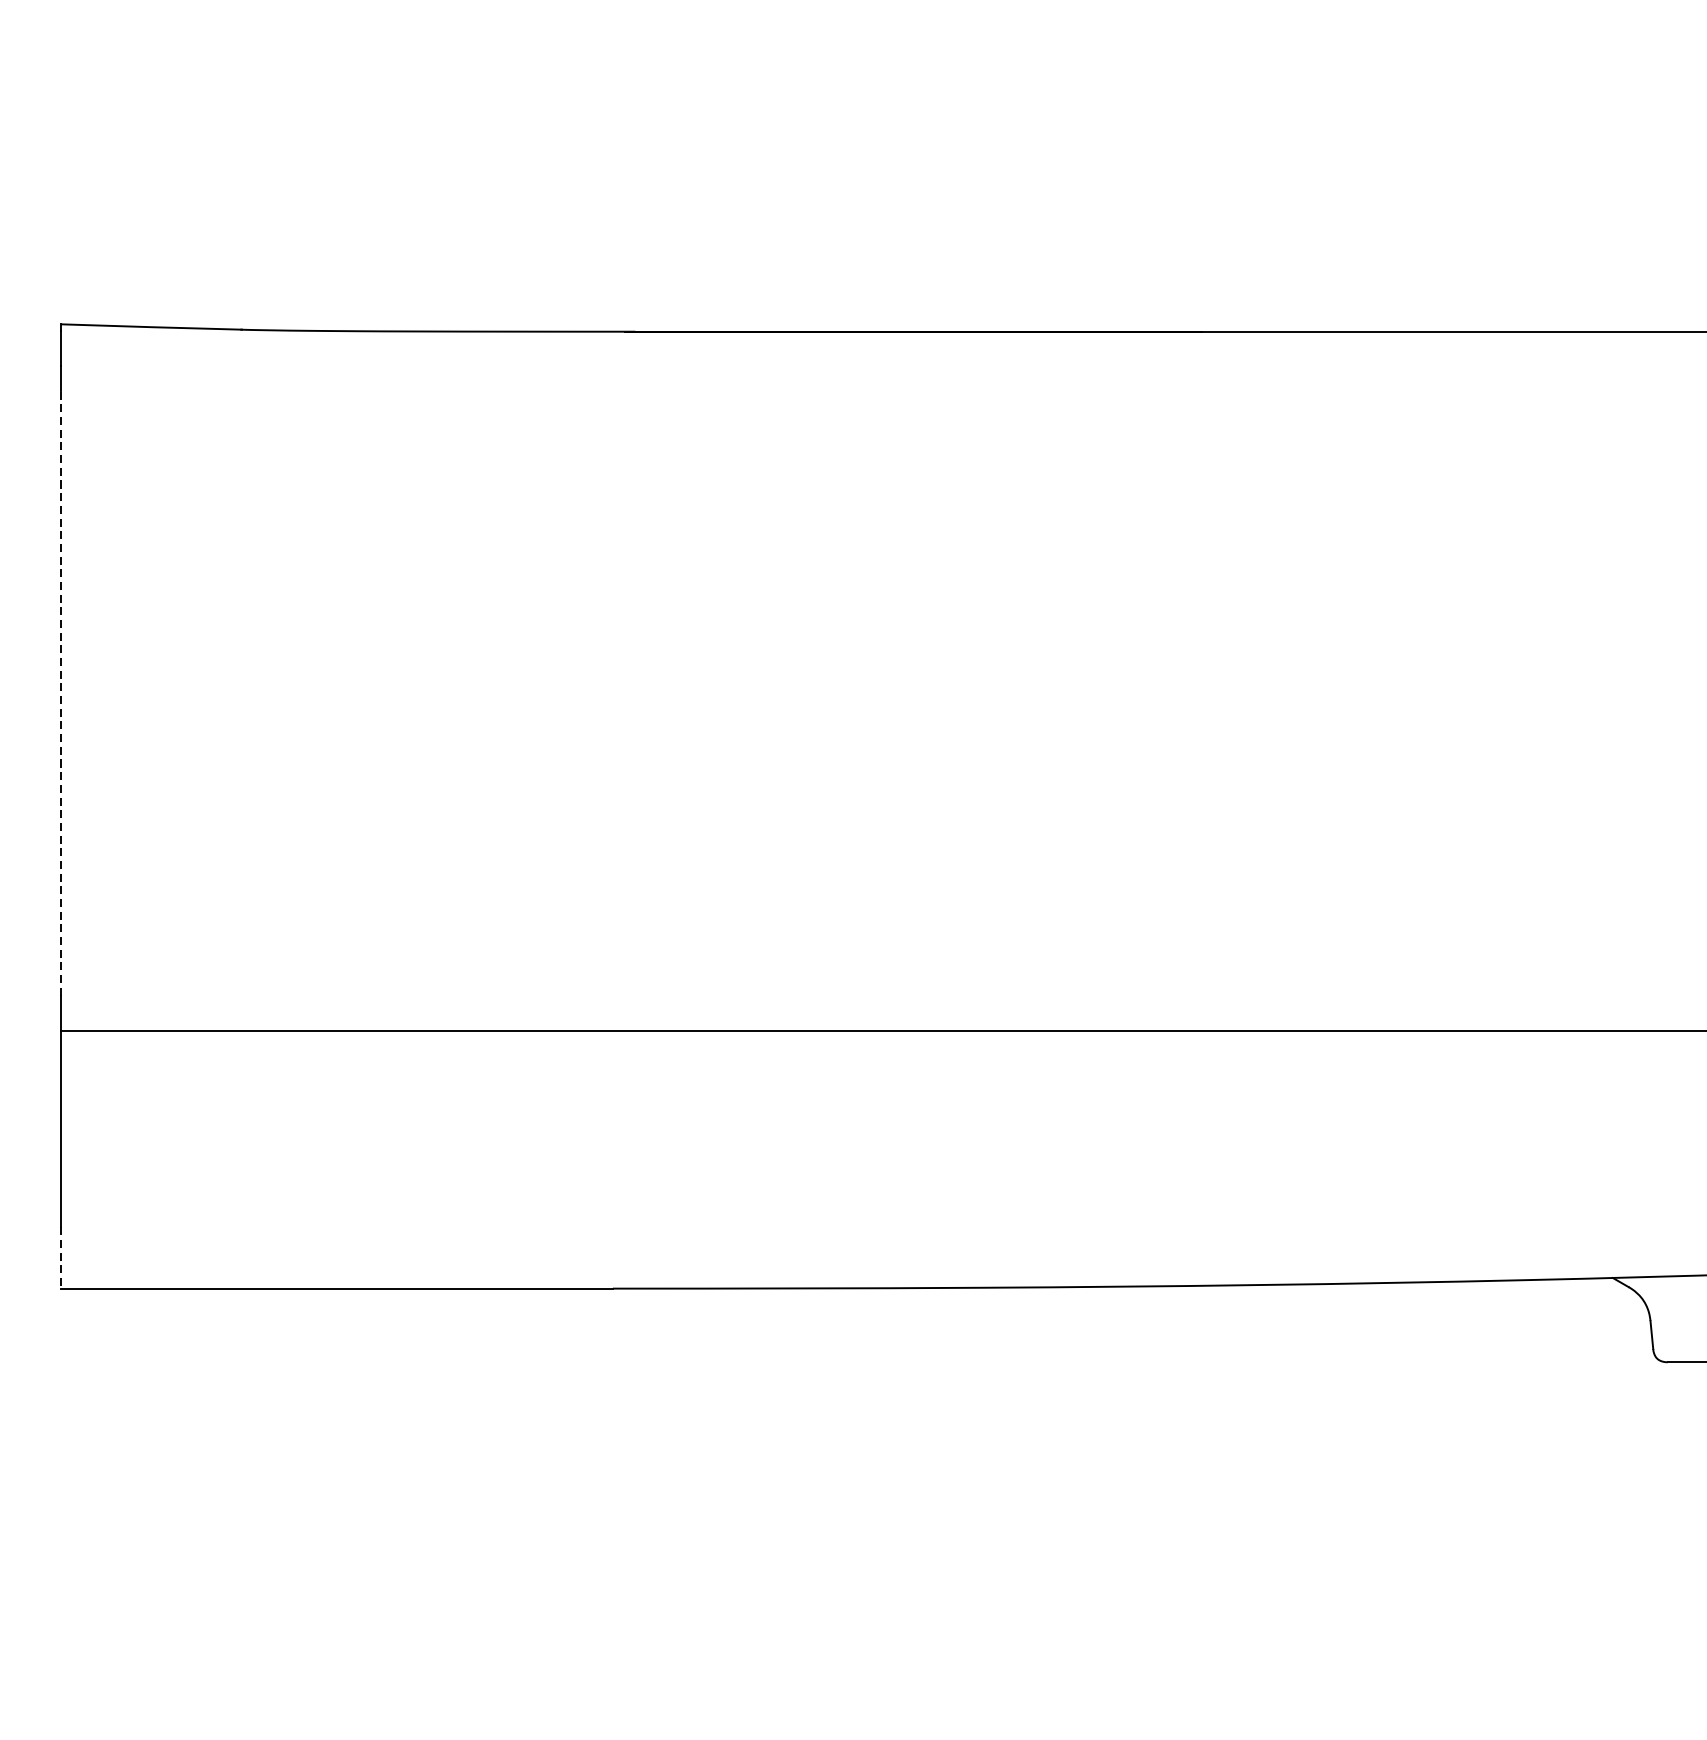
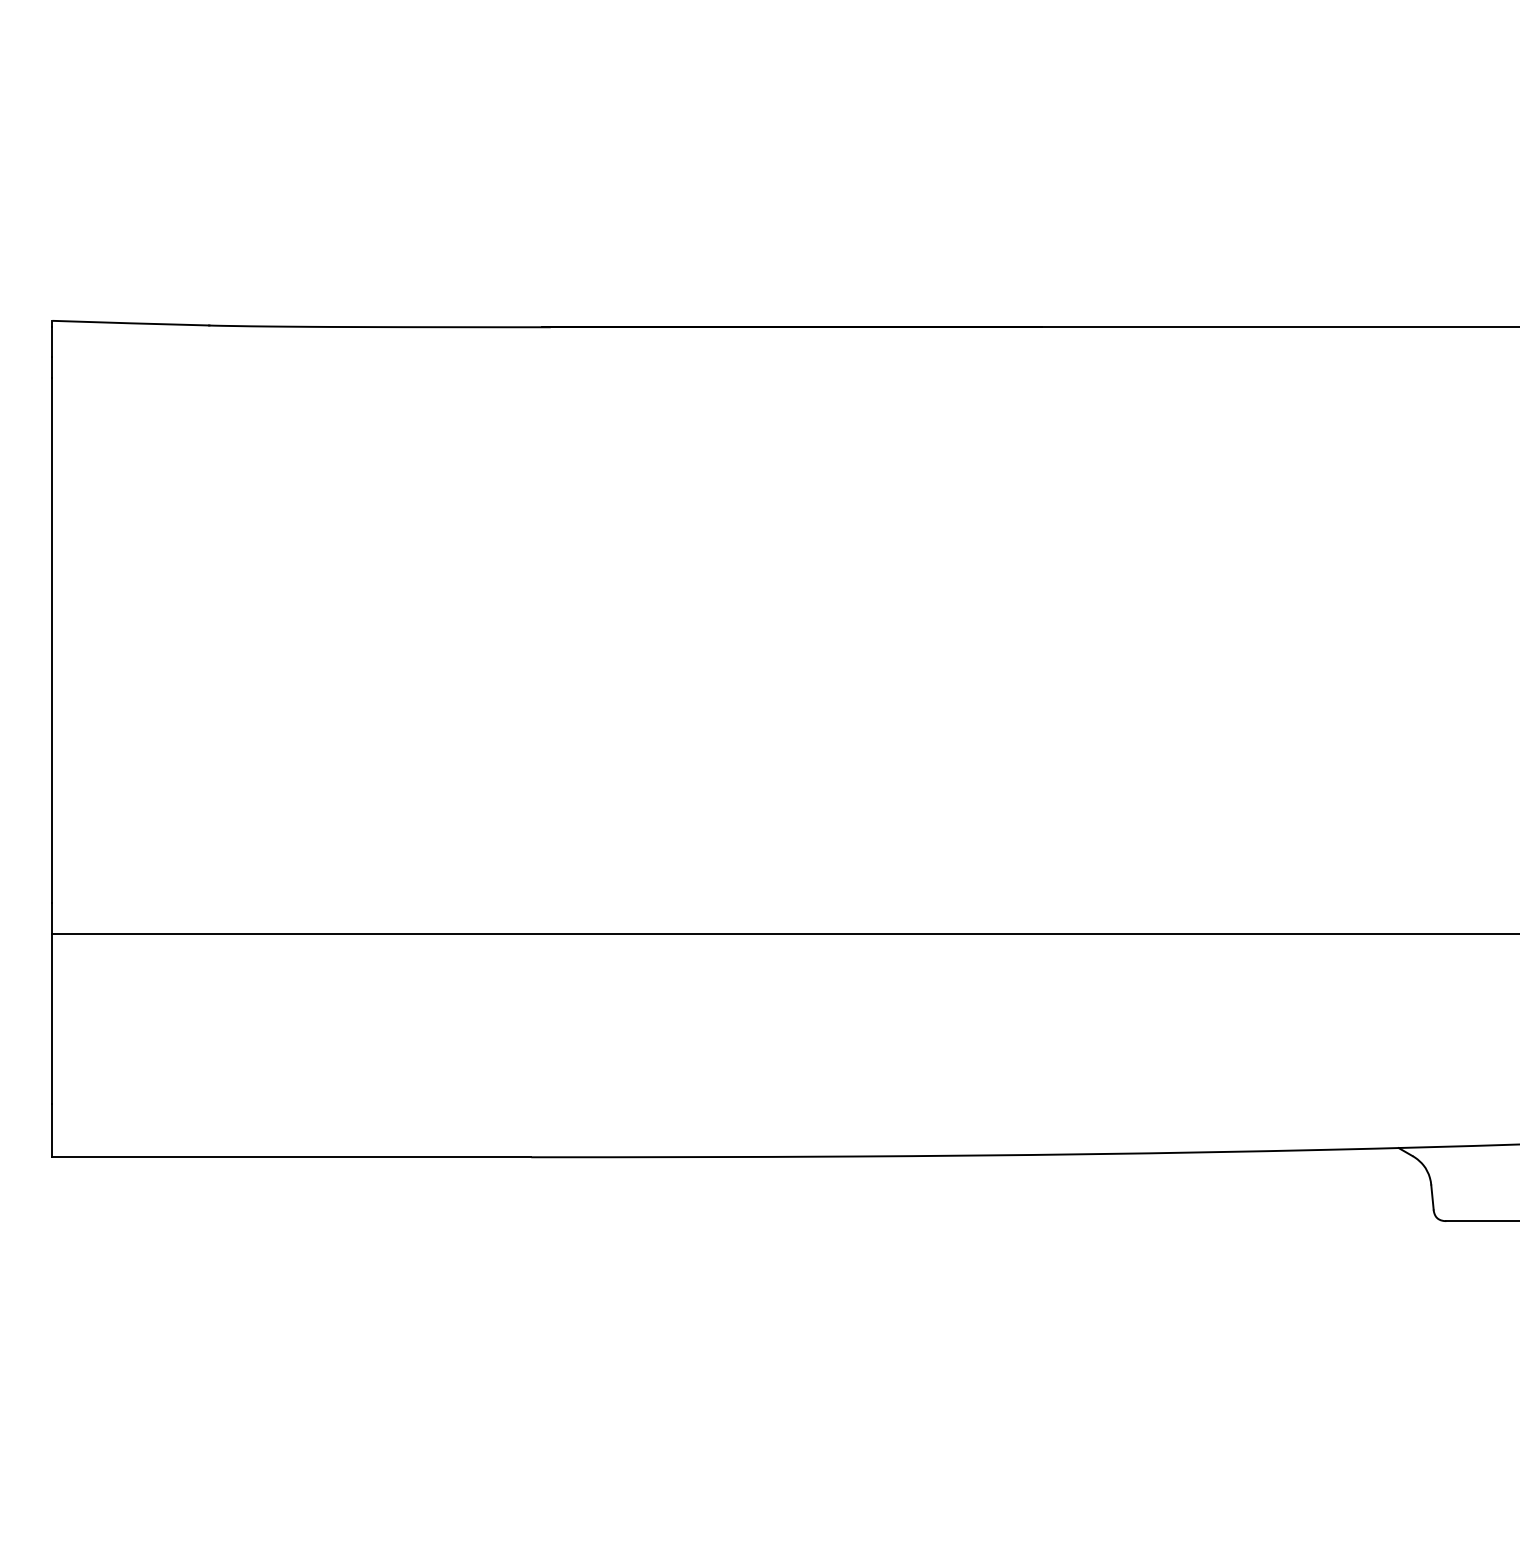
line: (60, 692) -> (52, 640), dashed -> solid
line: (60, 1257) -> (52, 1130), dashed -> solid

